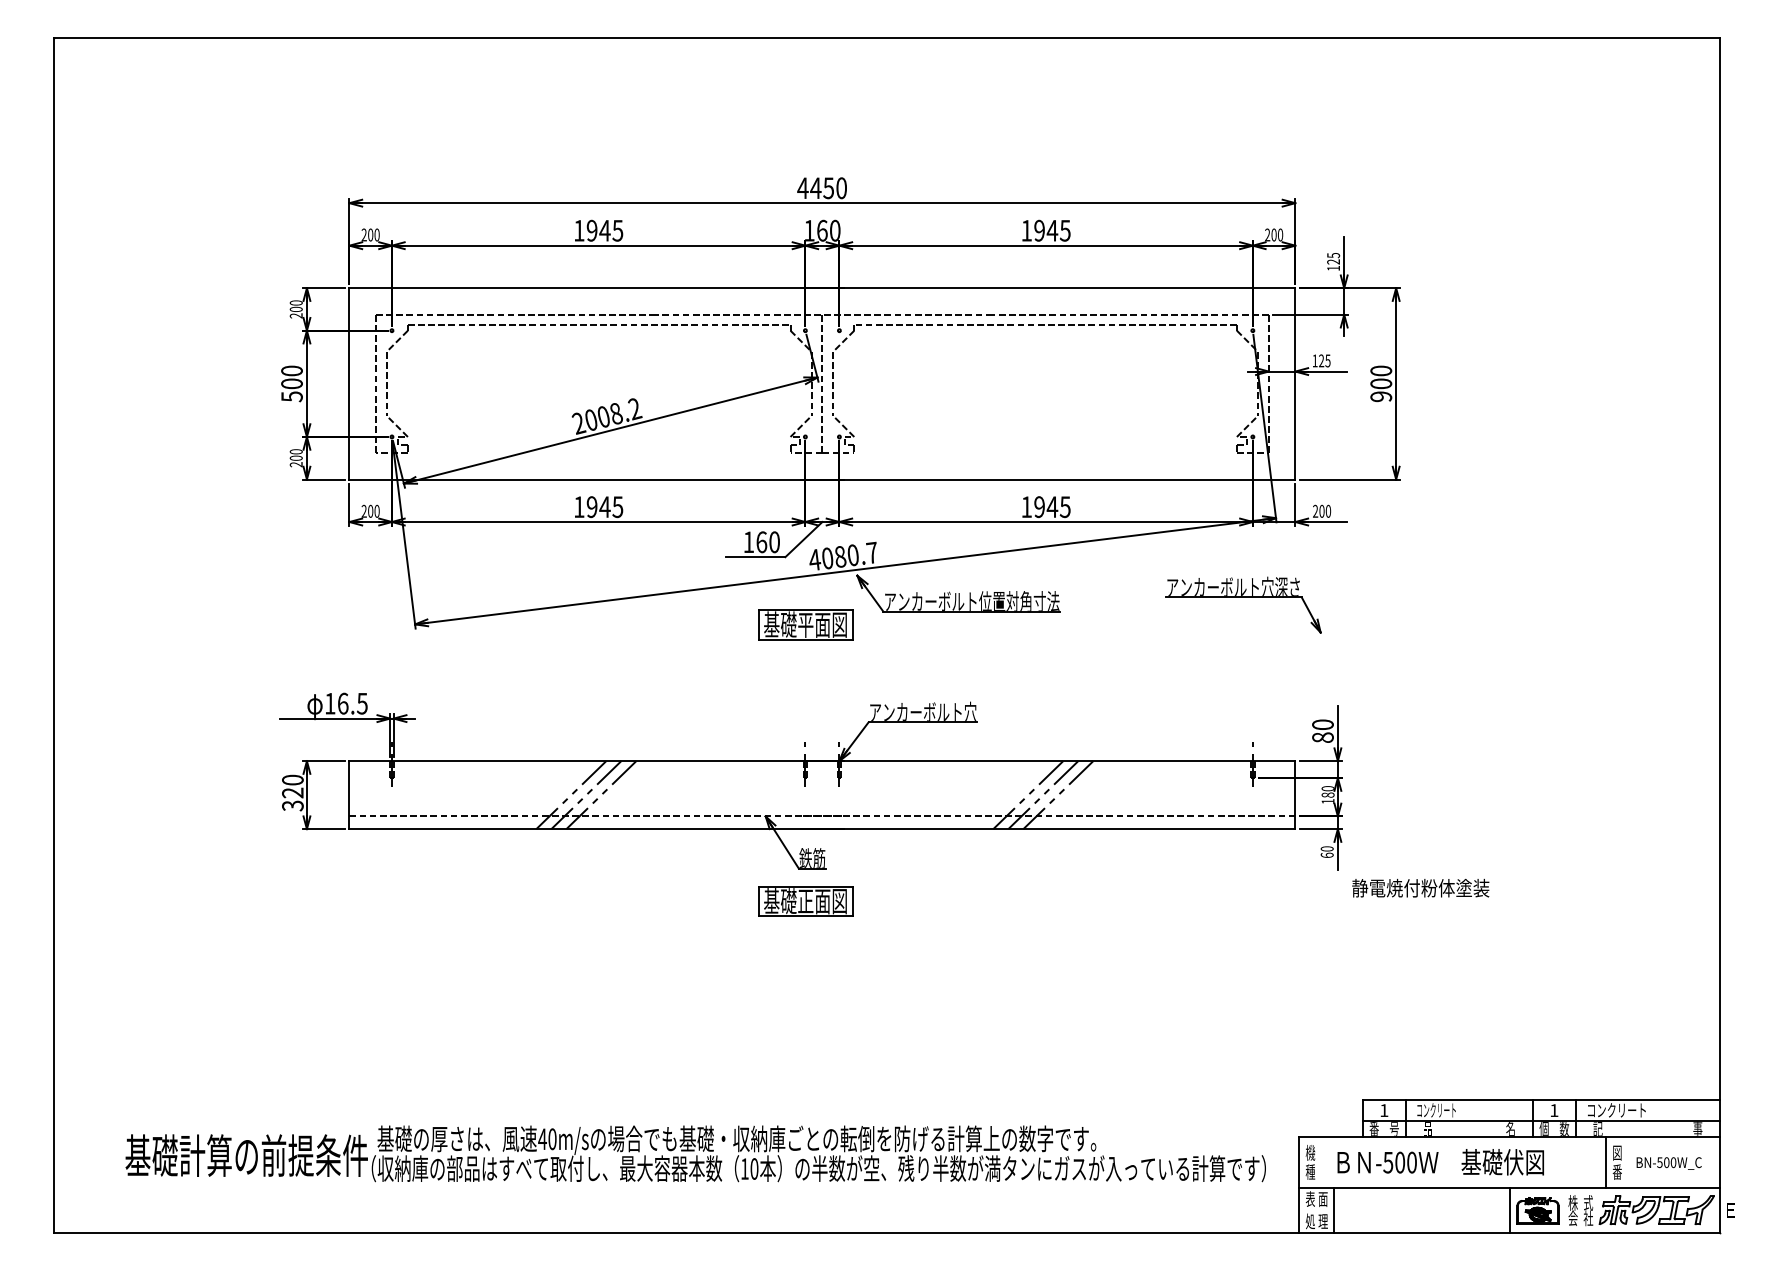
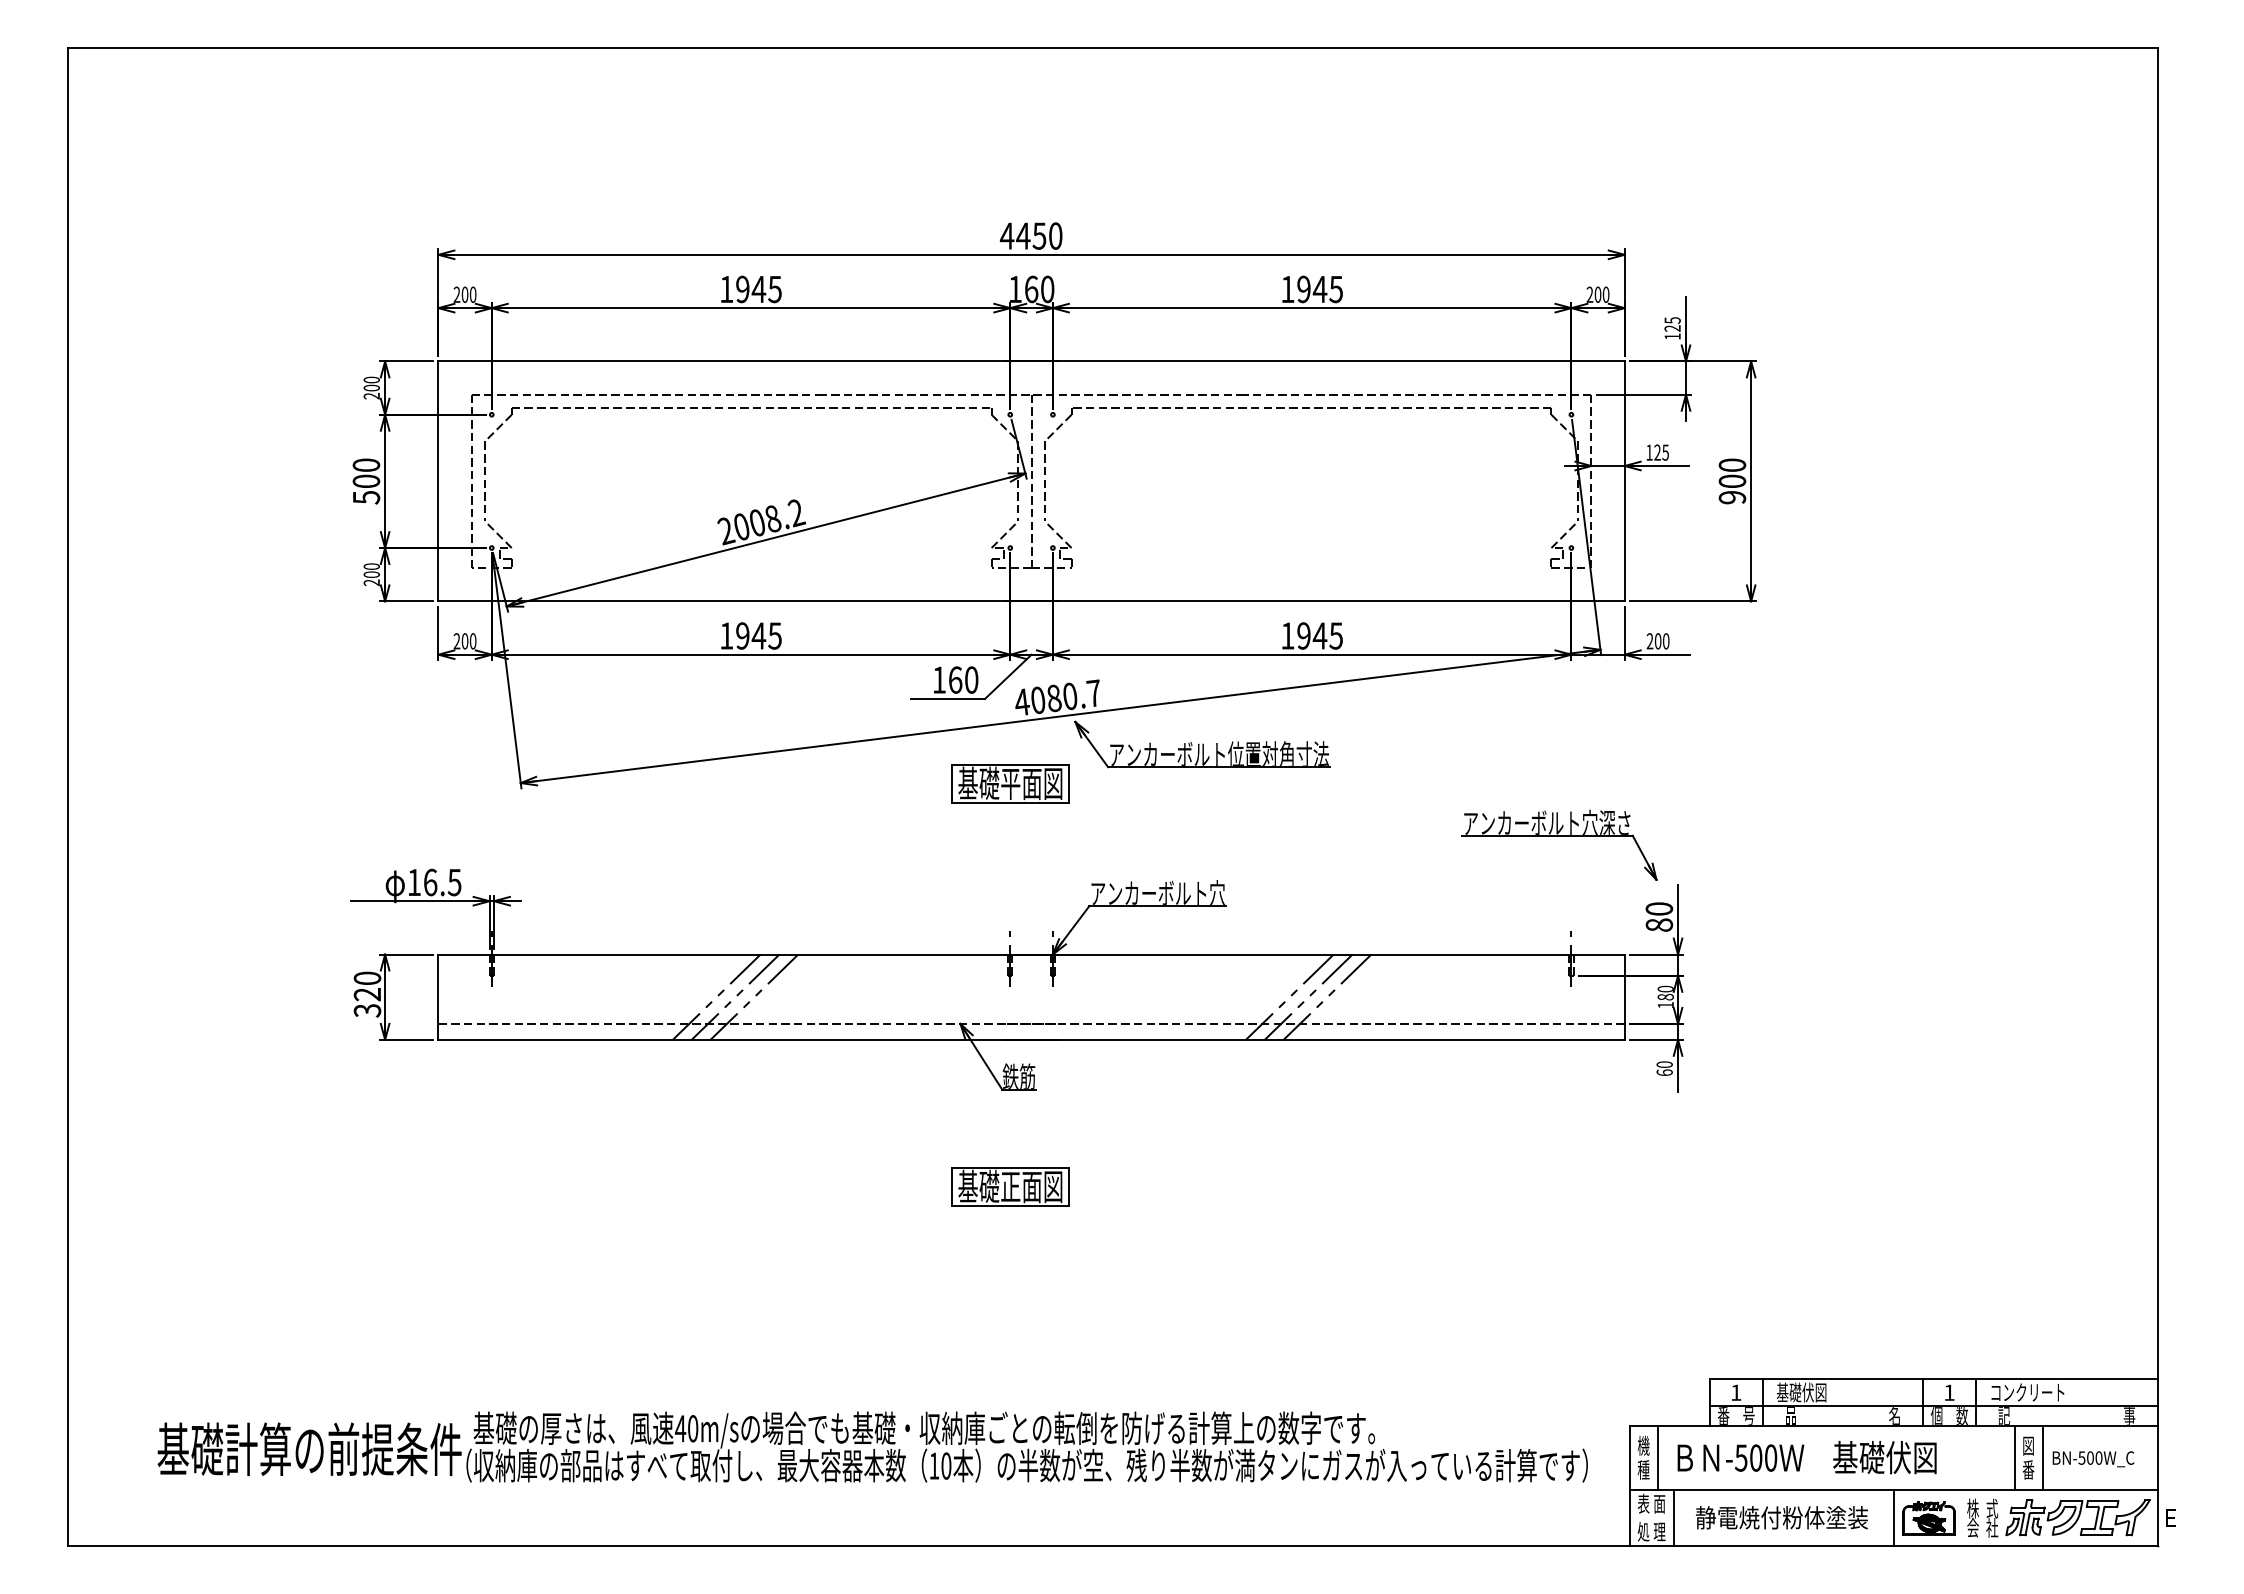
part: (1243, 597) -> (1559, 835), moved
text: (1420, 888) -> (1781, 1518), moved
part: (805, 901) -> (1010, 1187), moved
text: (1436, 1110) -> (1801, 1392), コンクリート -> 基礎伏図
line: (1321, 1162) -> (1657, 1457), added
line: (1628, 1162) -> (2042, 1457), added

